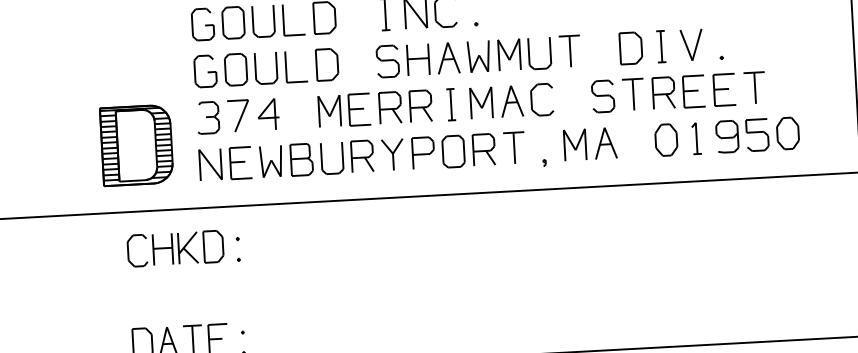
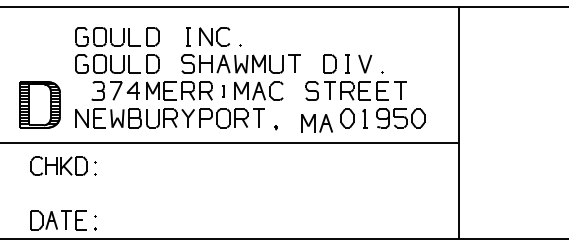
part: (450, 103) -> (223, 90), size x0.6
part: (237, 115) -> (115, 90), moved
part: (589, 144) -> (316, 123), moved

